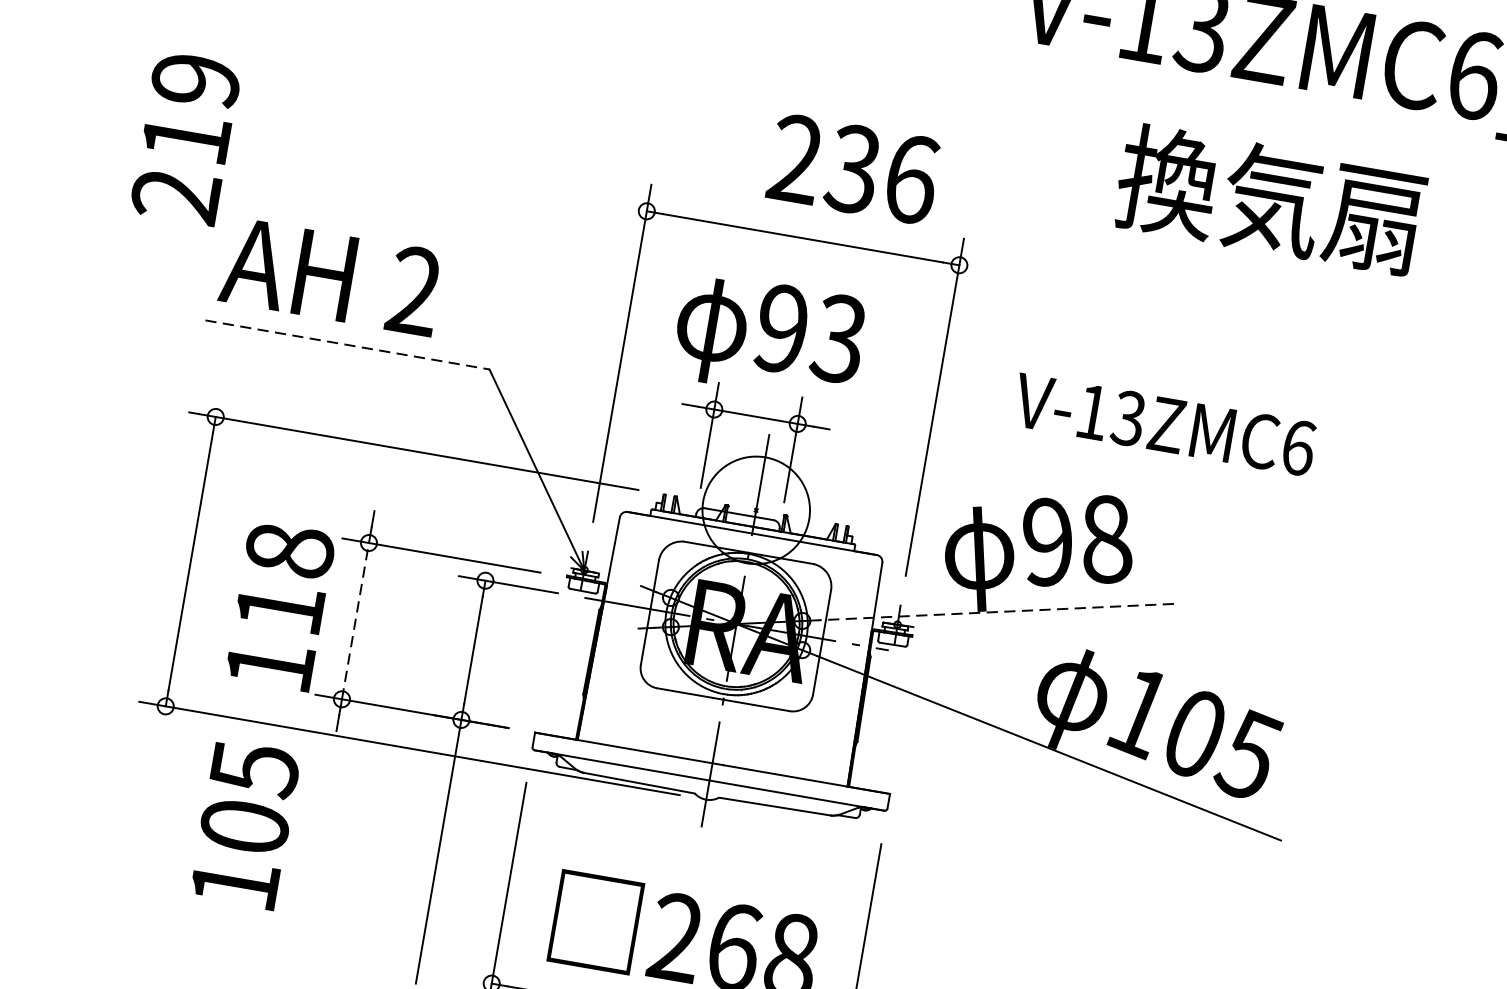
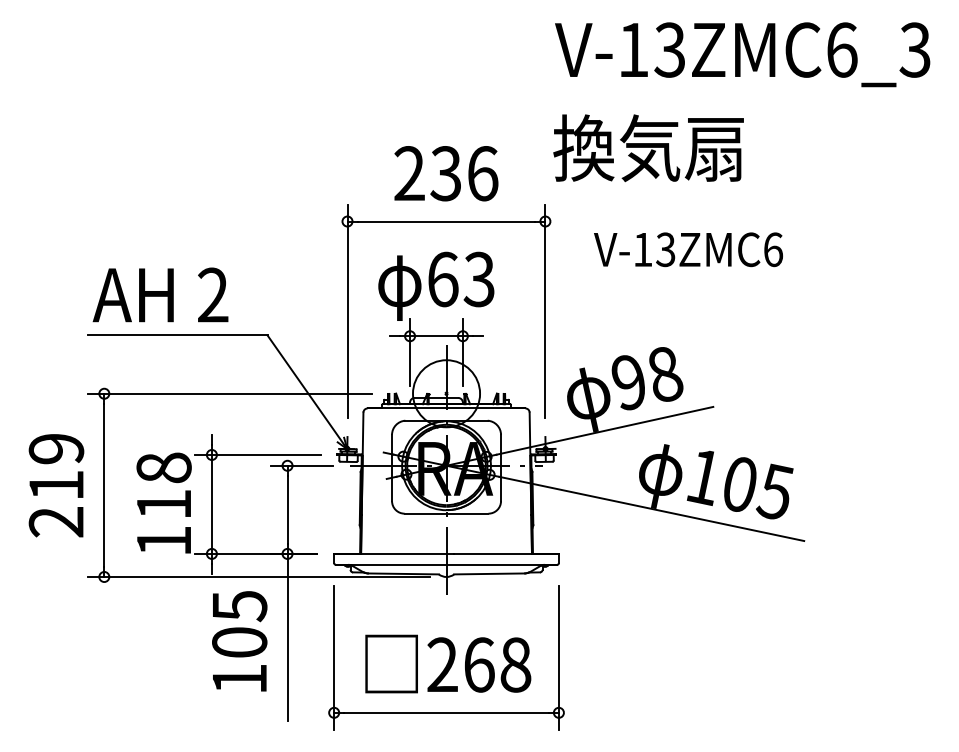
text: (186, 138) -> (56, 485), moved
text: (854, 168) -> (446, 173), moved
text: (1270, 200) -> (648, 148), moved
text: (781, 328) -> (442, 279), 93 -> 63
line: (347, 344) -> (177, 335), dashed -> solid
text: (1164, 424) -> (688, 249), moved
line: (995, 611) -> (604, 430), dashed -> solid
line: (355, 619) -> (211, 503), dashed -> solid
text: (244, 824) -> (239, 641), moved

